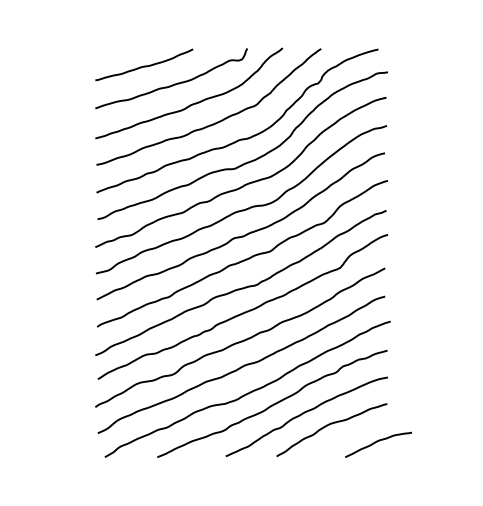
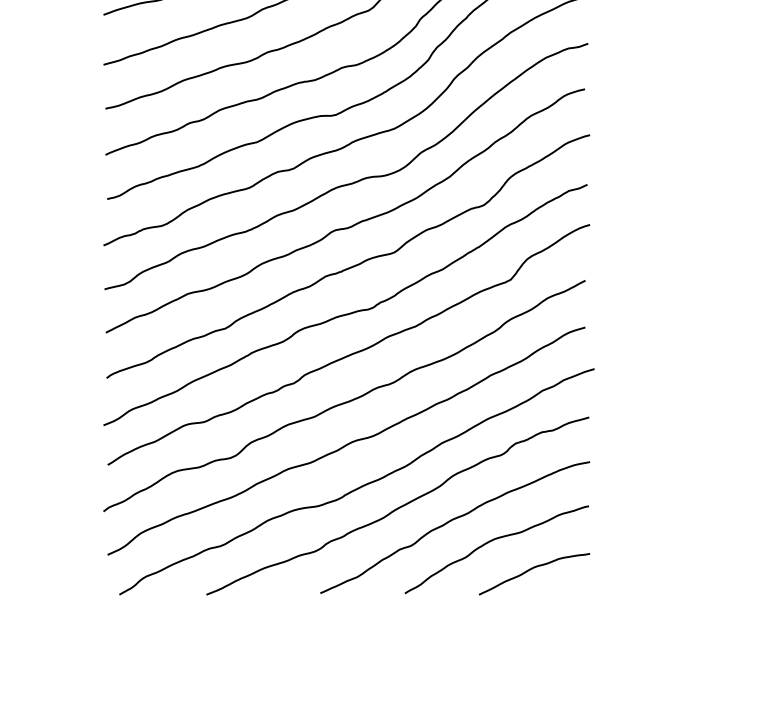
curve: (377, 442) -> (532, 570), moved

